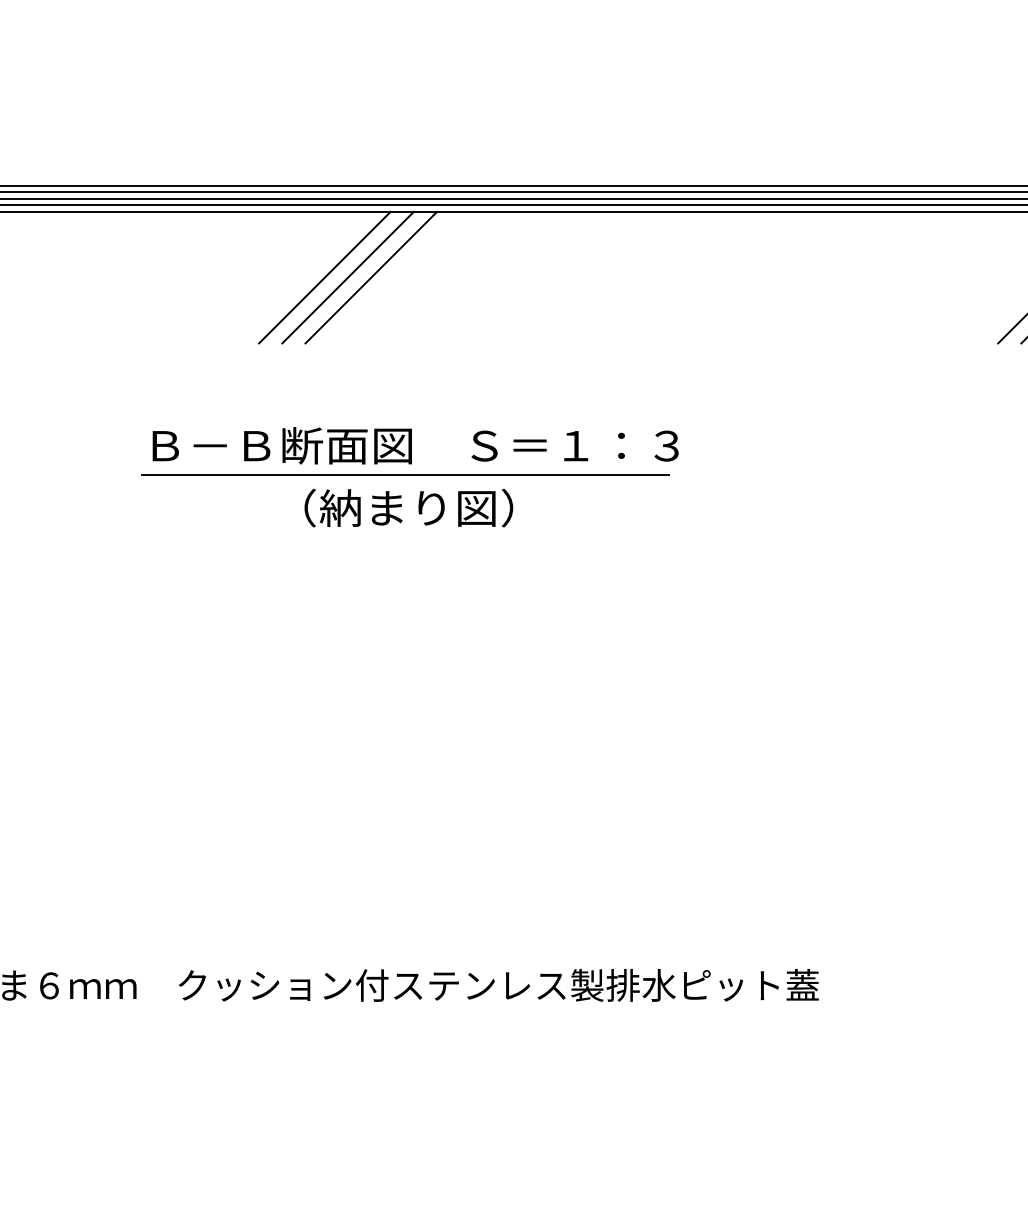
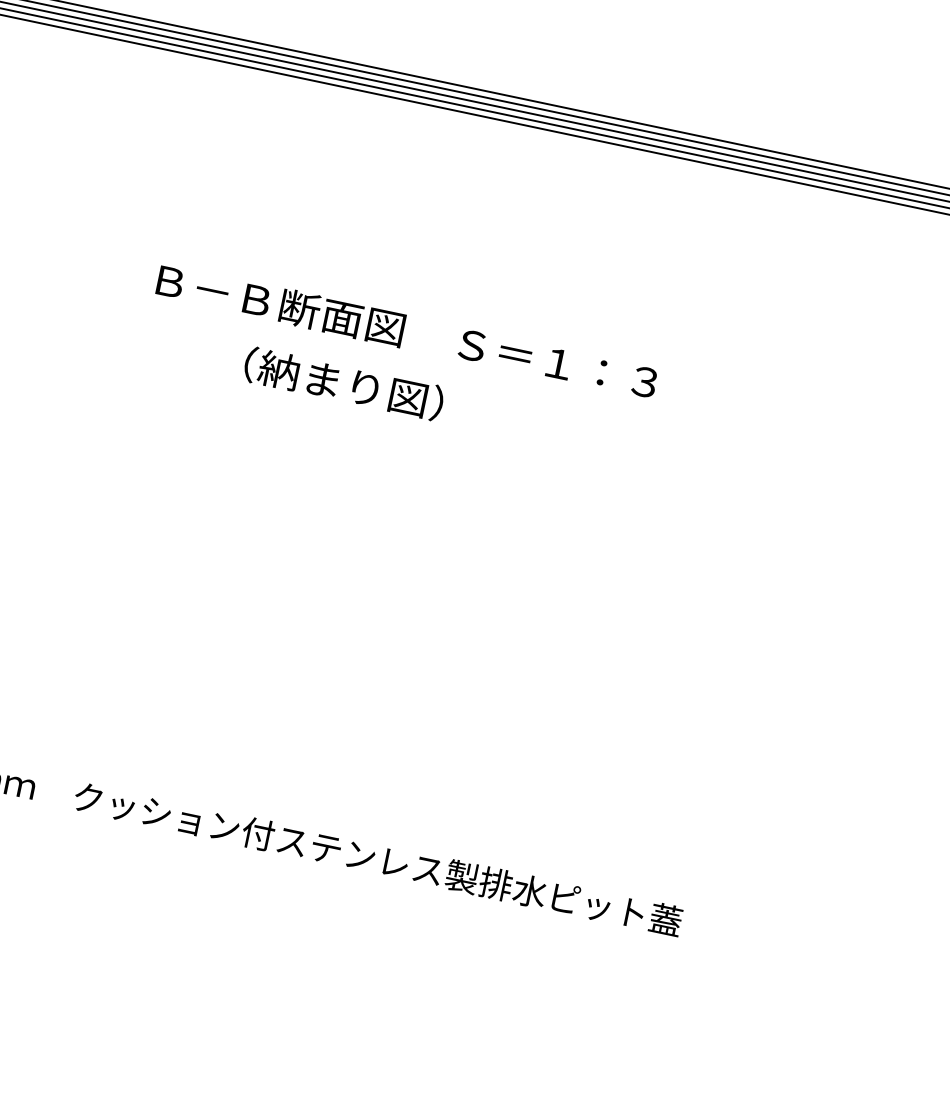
line: (324, 277) -> (354, 154), removed
line: (347, 277) -> (376, 158), removed
line: (370, 277) -> (397, 163), removed
line: (405, 474) -> (391, 356), removed
text: (408, 507) -> (343, 383), moved

